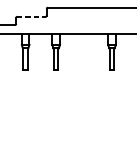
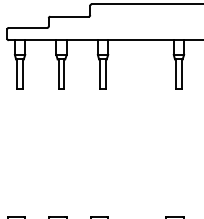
line: (32, 16) -> (70, 16), dashed -> solid

